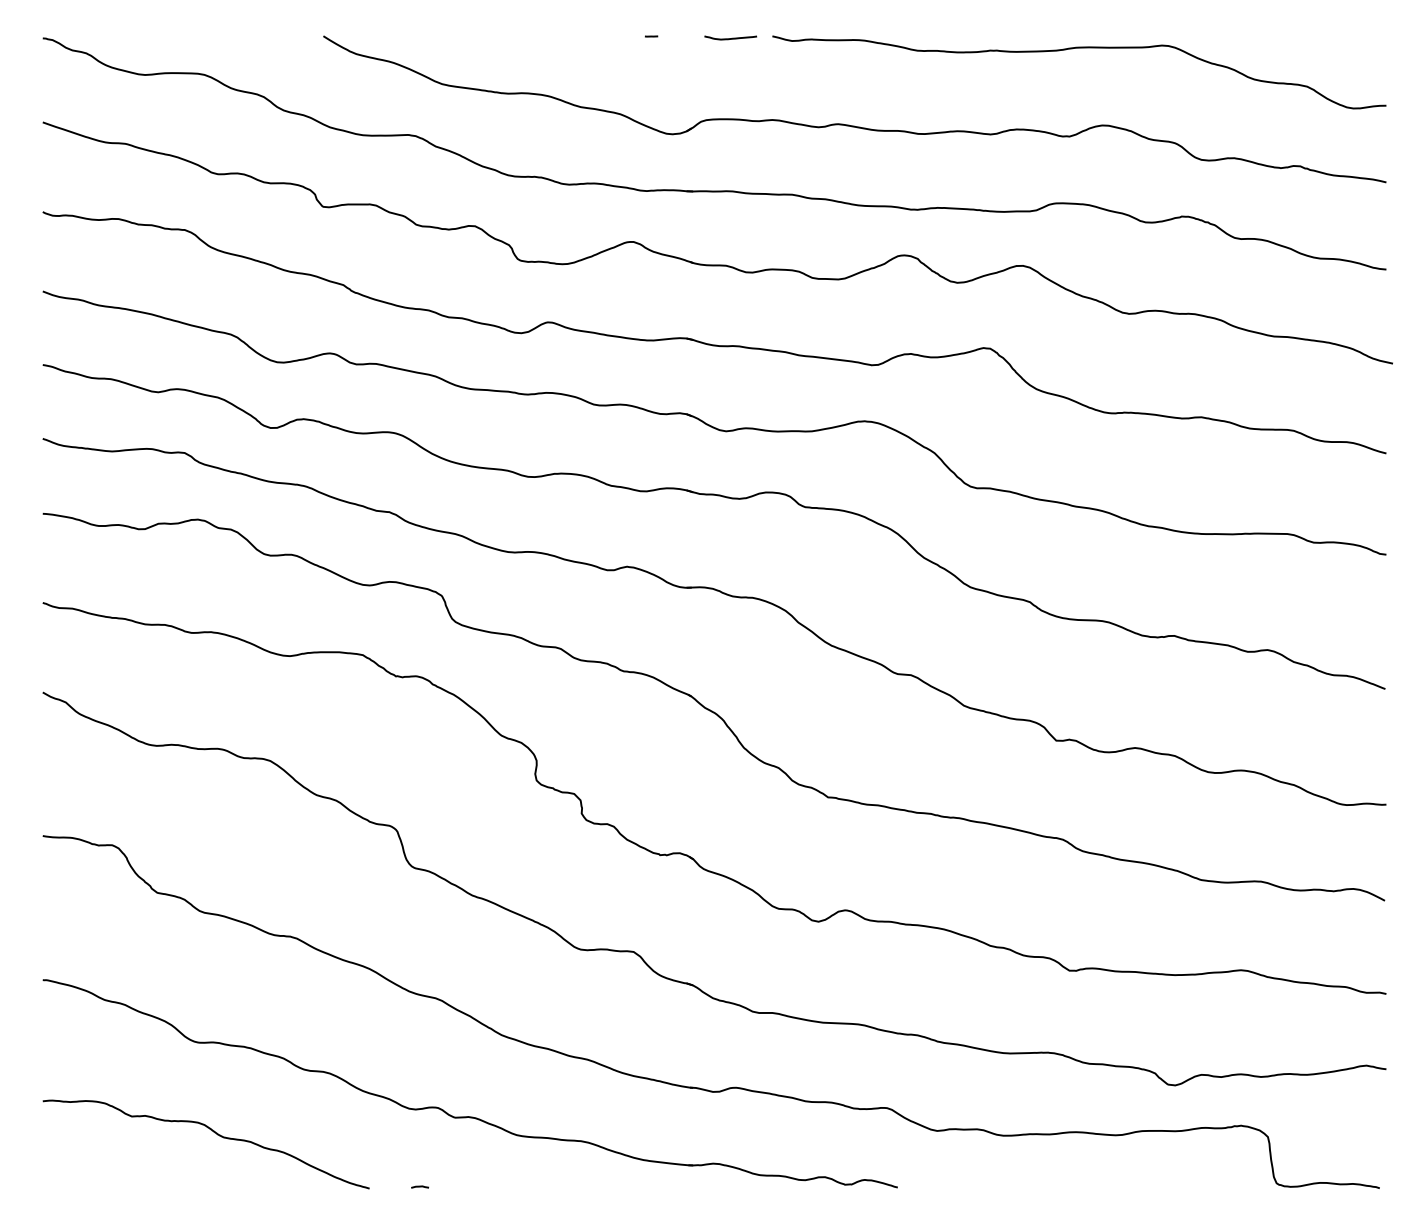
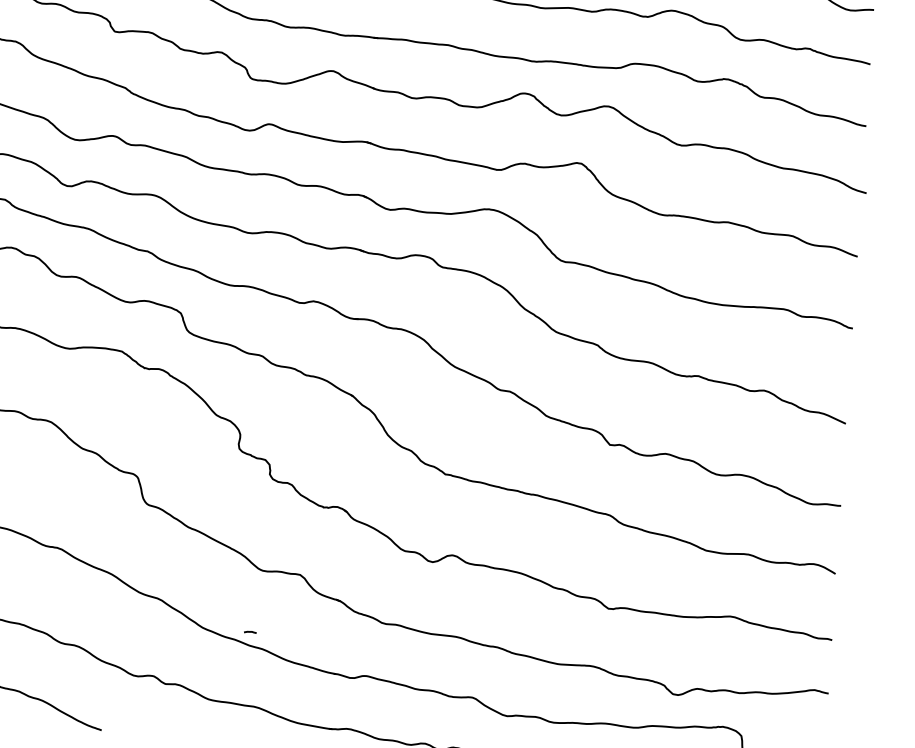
line: (419, 1186) -> (249, 631), moved

